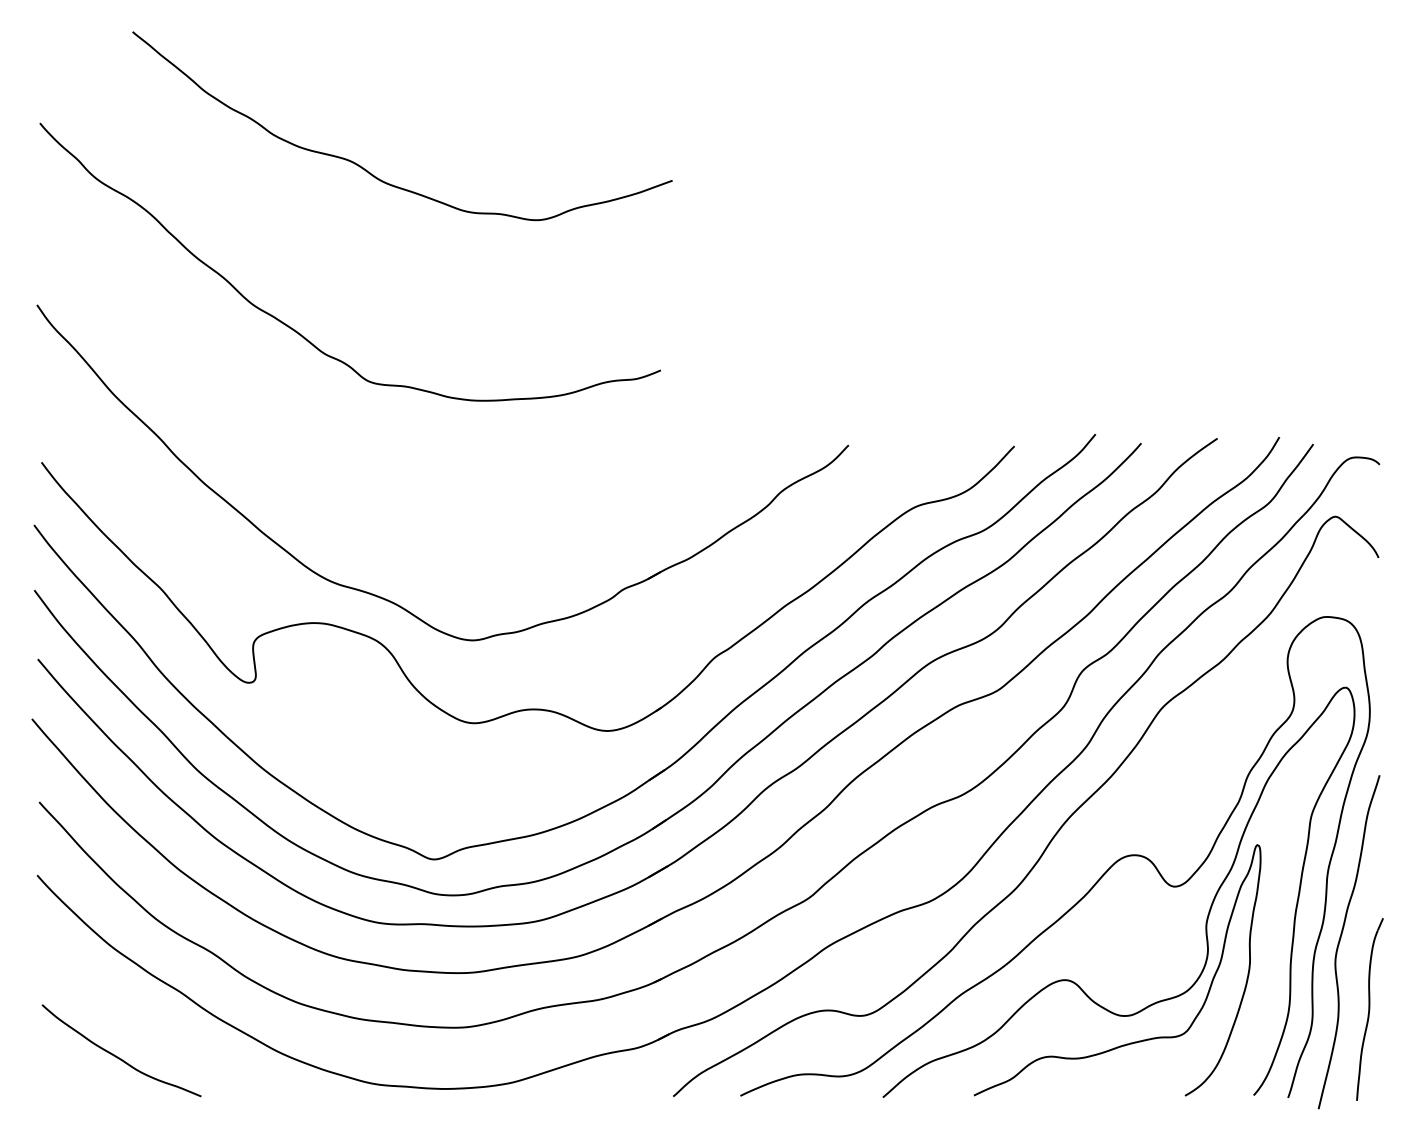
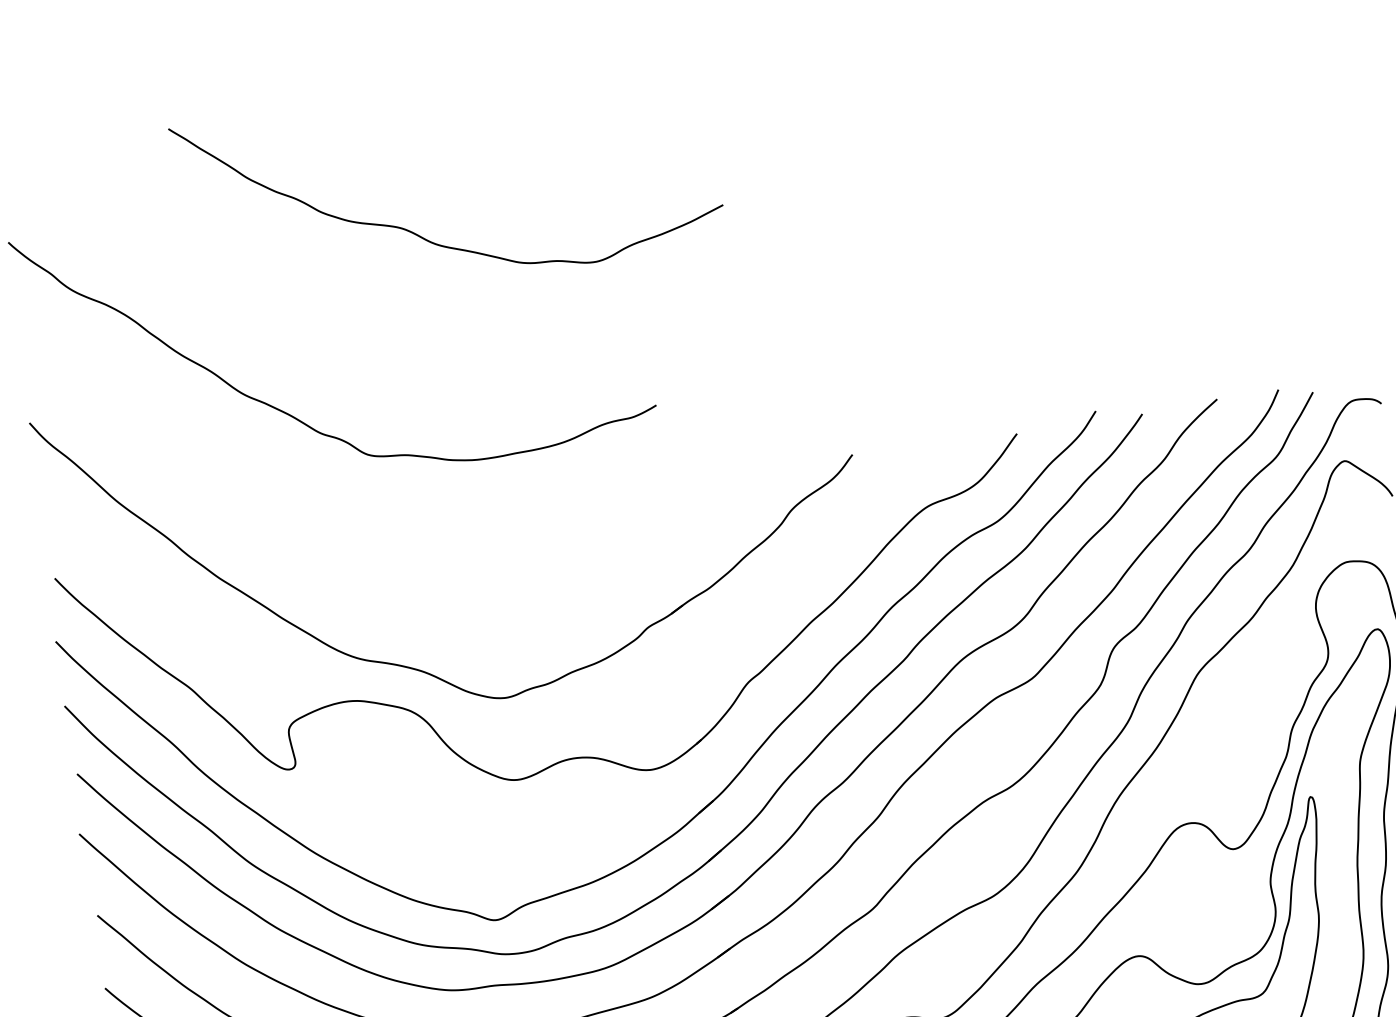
curve: (369, 171) -> (421, 236), moved

